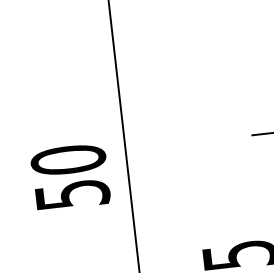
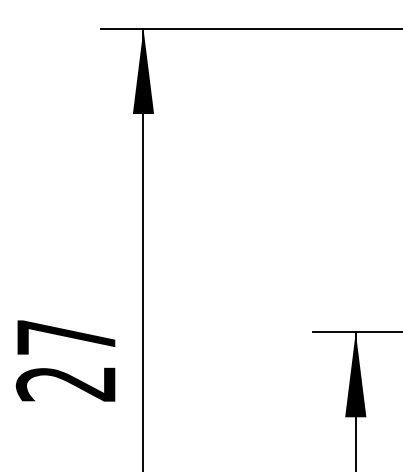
text: (70, 177) -> (66, 360), 50 -> 27

